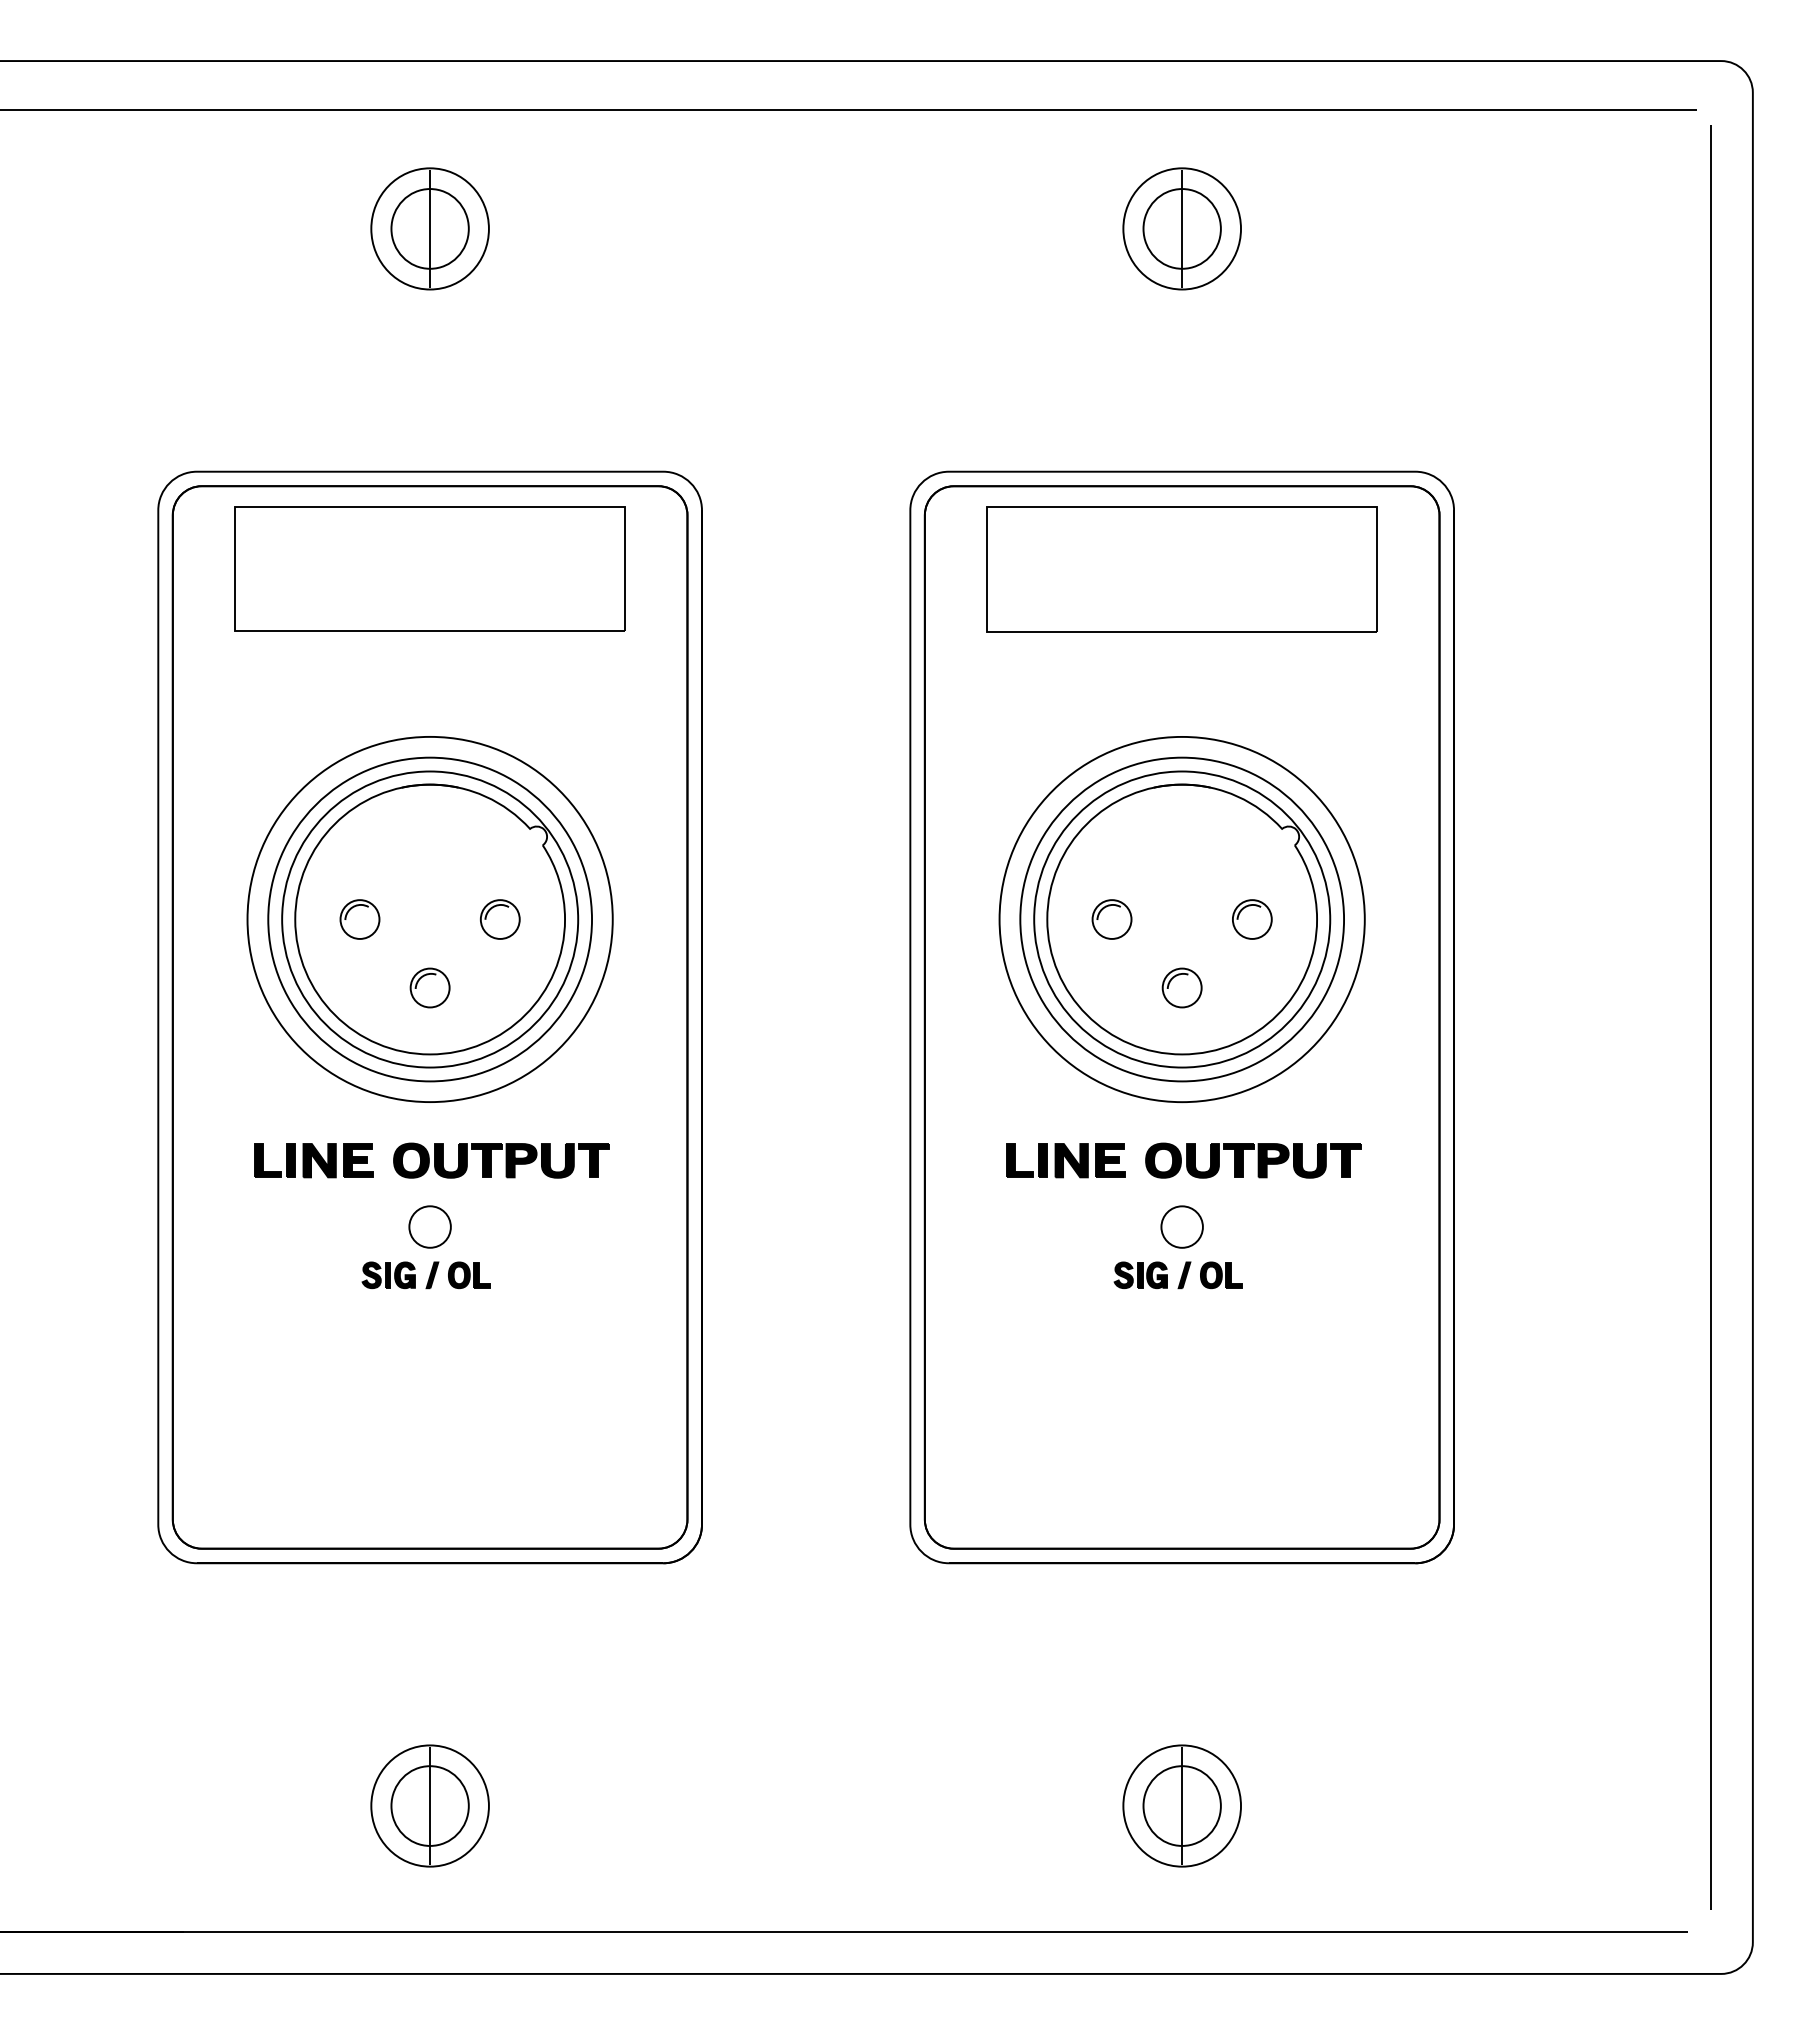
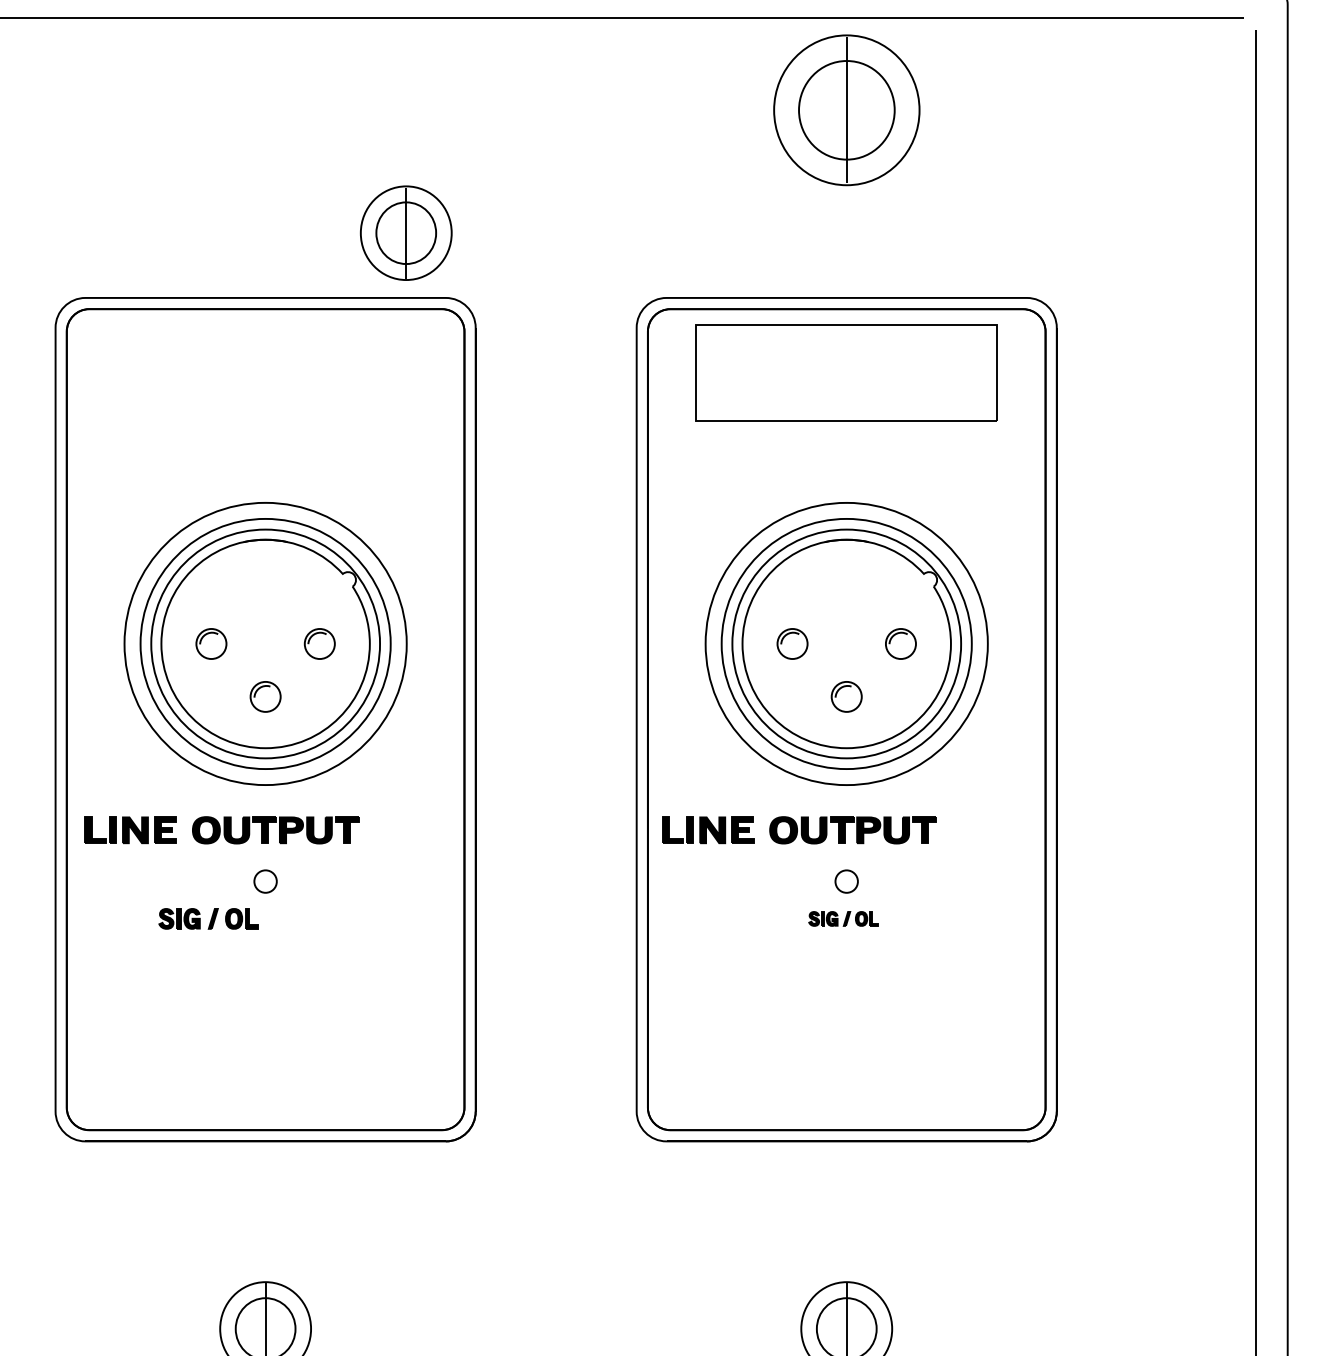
part: (429, 228) -> (405, 232), moved
part: (1181, 228) -> (846, 110), size x1.6
part: (429, 568) -> (265, 372), removed
part: (431, 1160) -> (221, 830), moved
part: (1183, 1160) -> (799, 830), moved
part: (429, 1226) -> (265, 881), size x0.7
part: (1181, 1226) -> (846, 881), size x0.7
part: (425, 1275) -> (207, 919), moved
part: (1177, 1275) -> (843, 919), size x0.7

